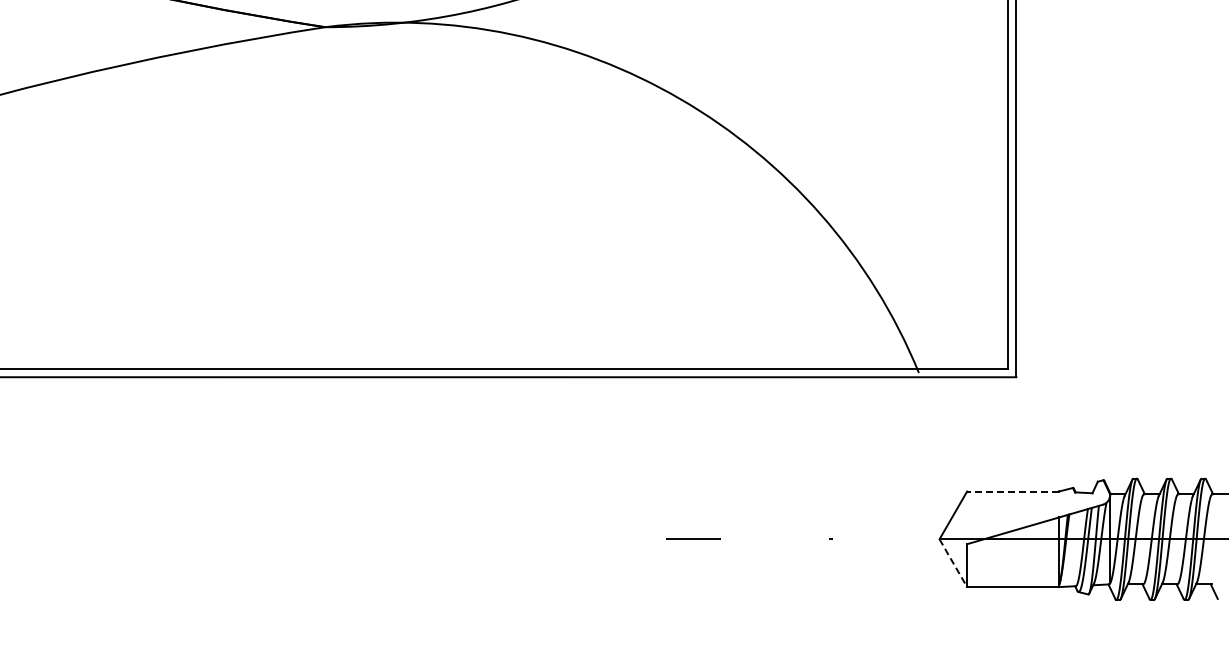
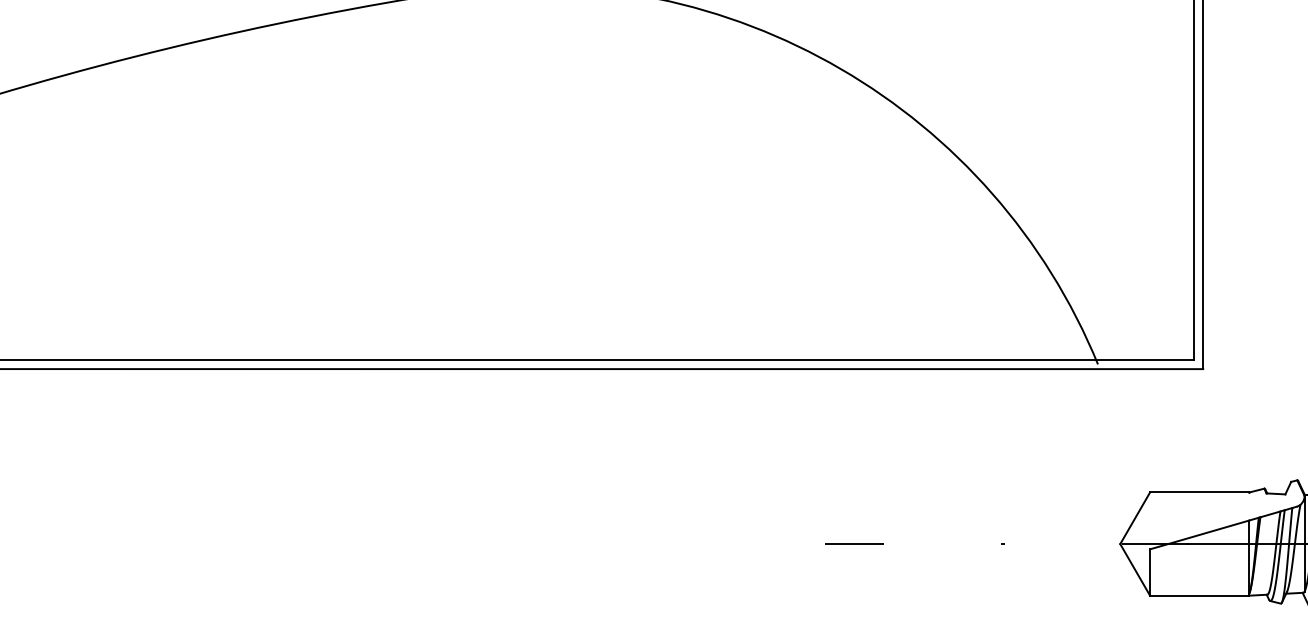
line: (1013, 491) -> (1200, 492), dashed -> solid
line: (953, 563) -> (1135, 570), dashed -> solid

